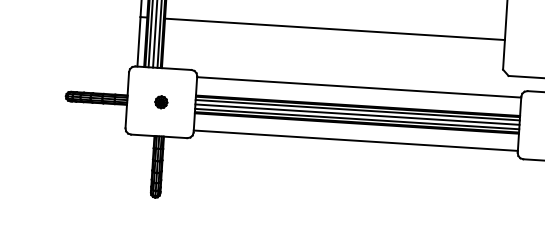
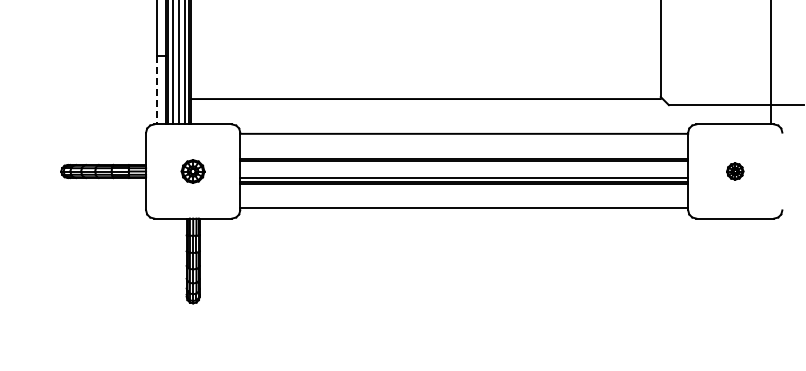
line: (334, 29) -> (425, 99), moved
line: (139, 42) -> (157, 90), solid -> dashed
part: (161, 102) -> (193, 171), size x1.4
line: (357, 110) -> (464, 165), removed
line: (357, 114) -> (464, 171), removed

